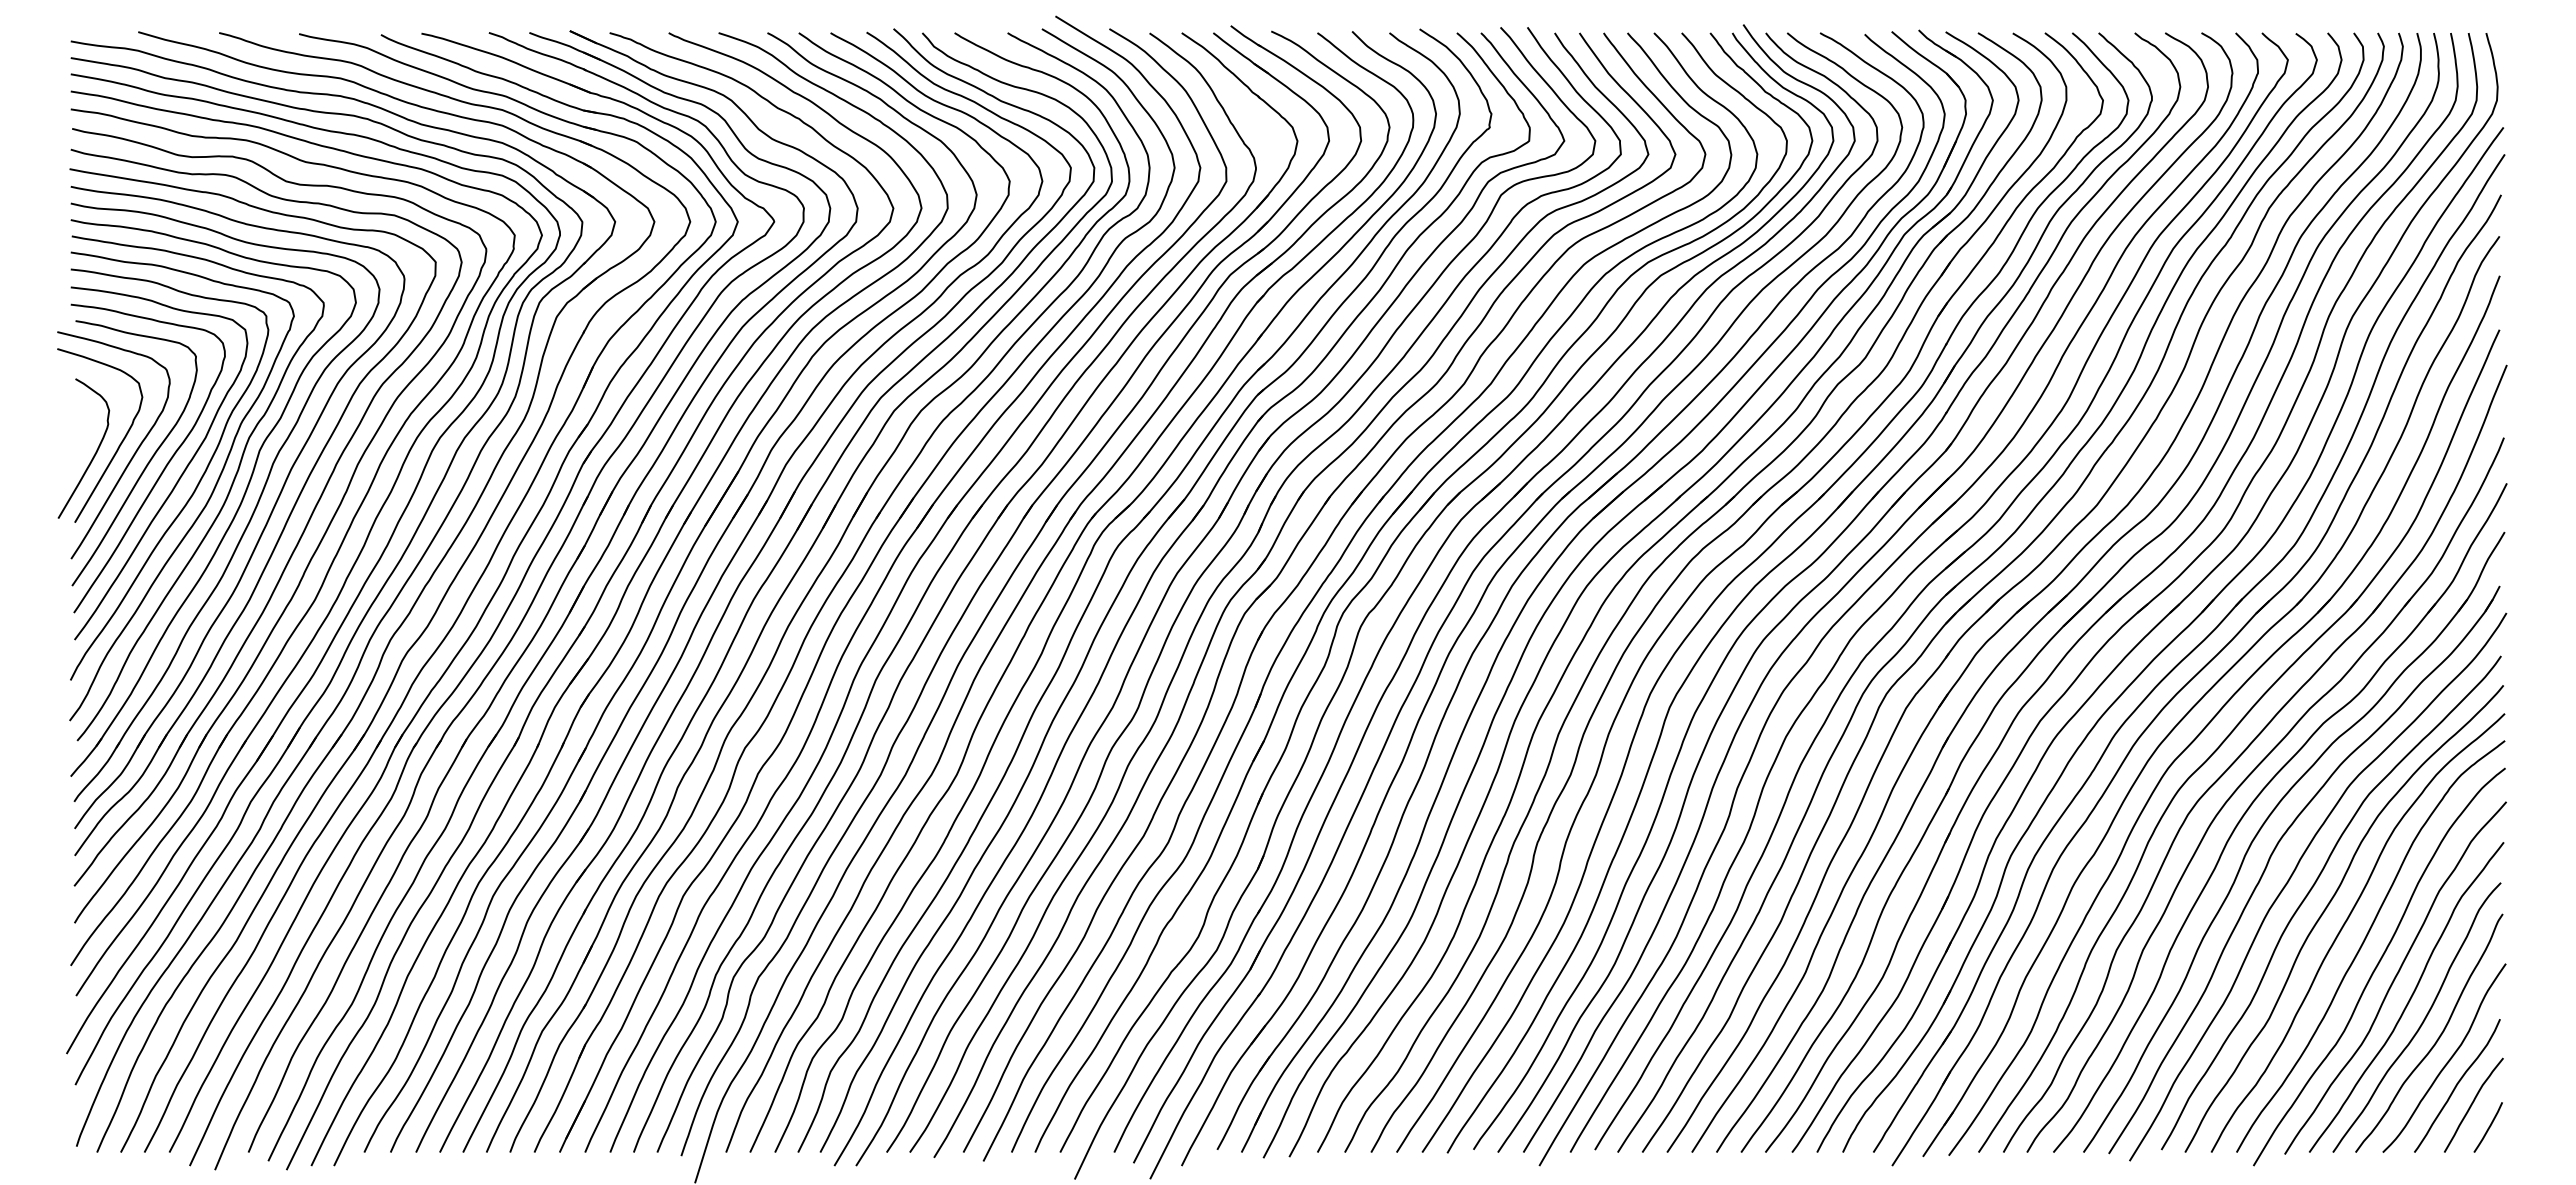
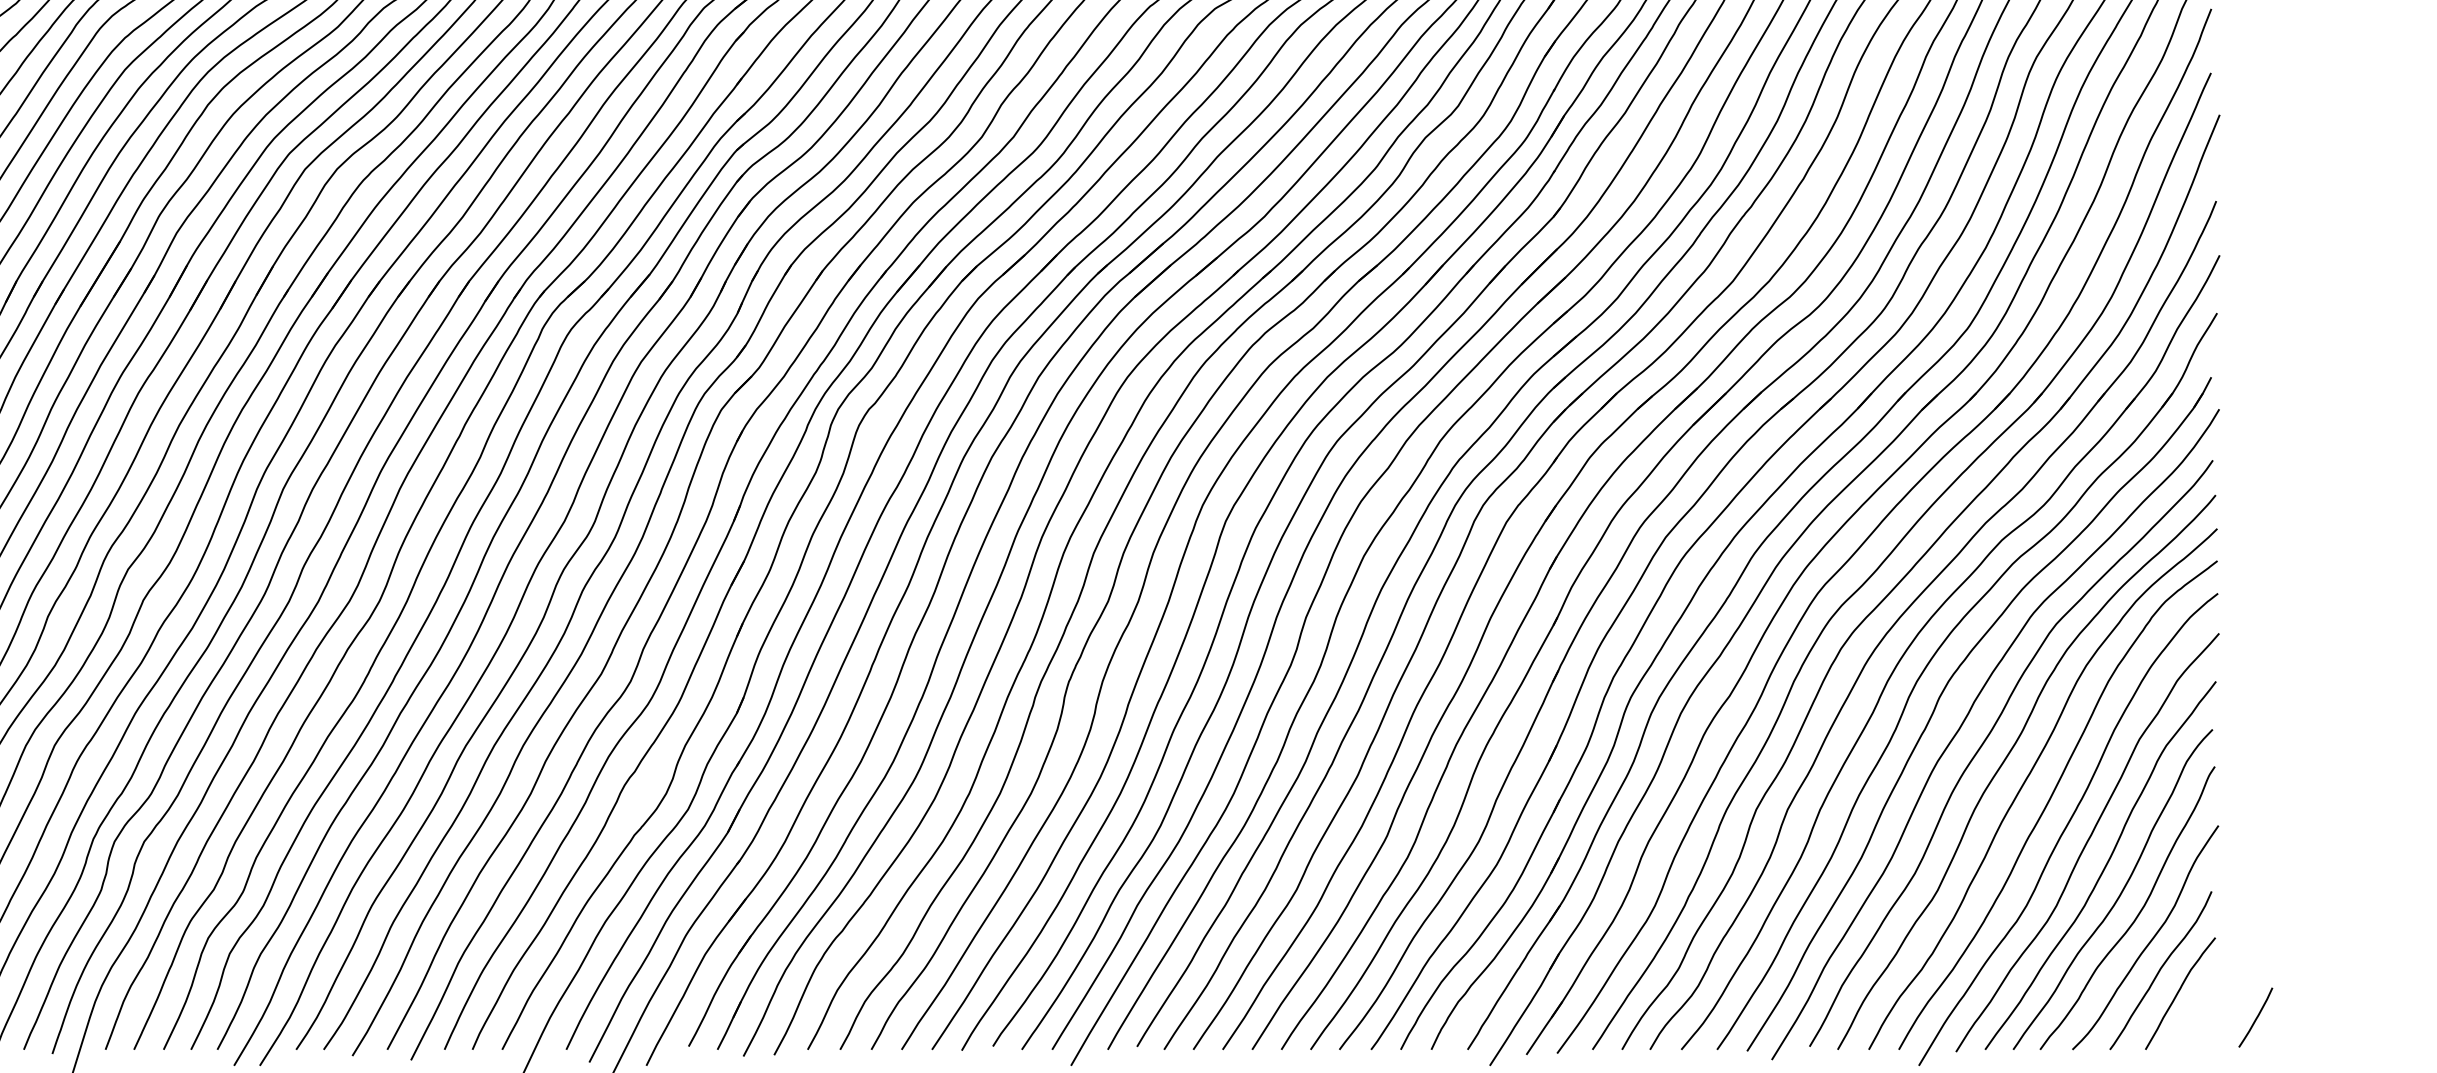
curve: (2488, 1127) -> (2256, 1017), moved

